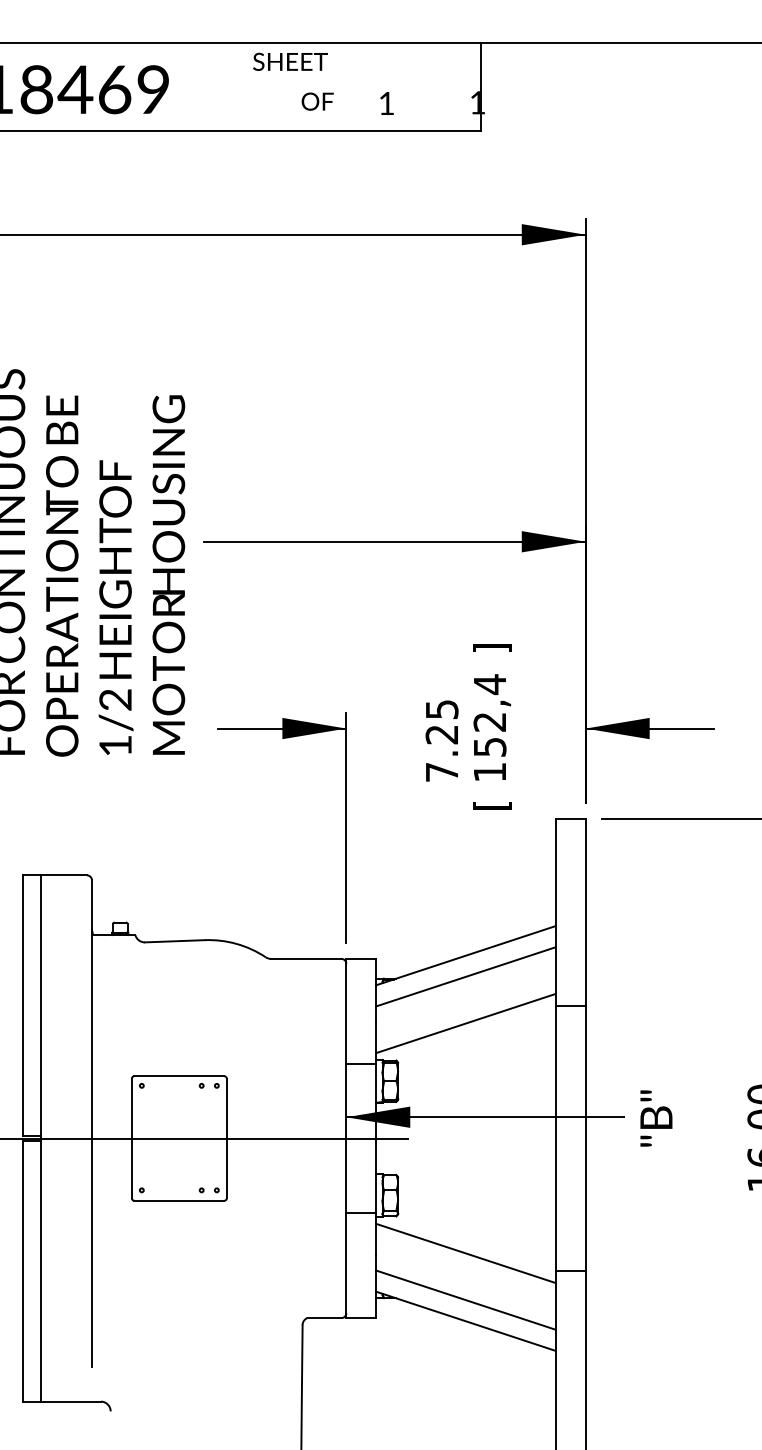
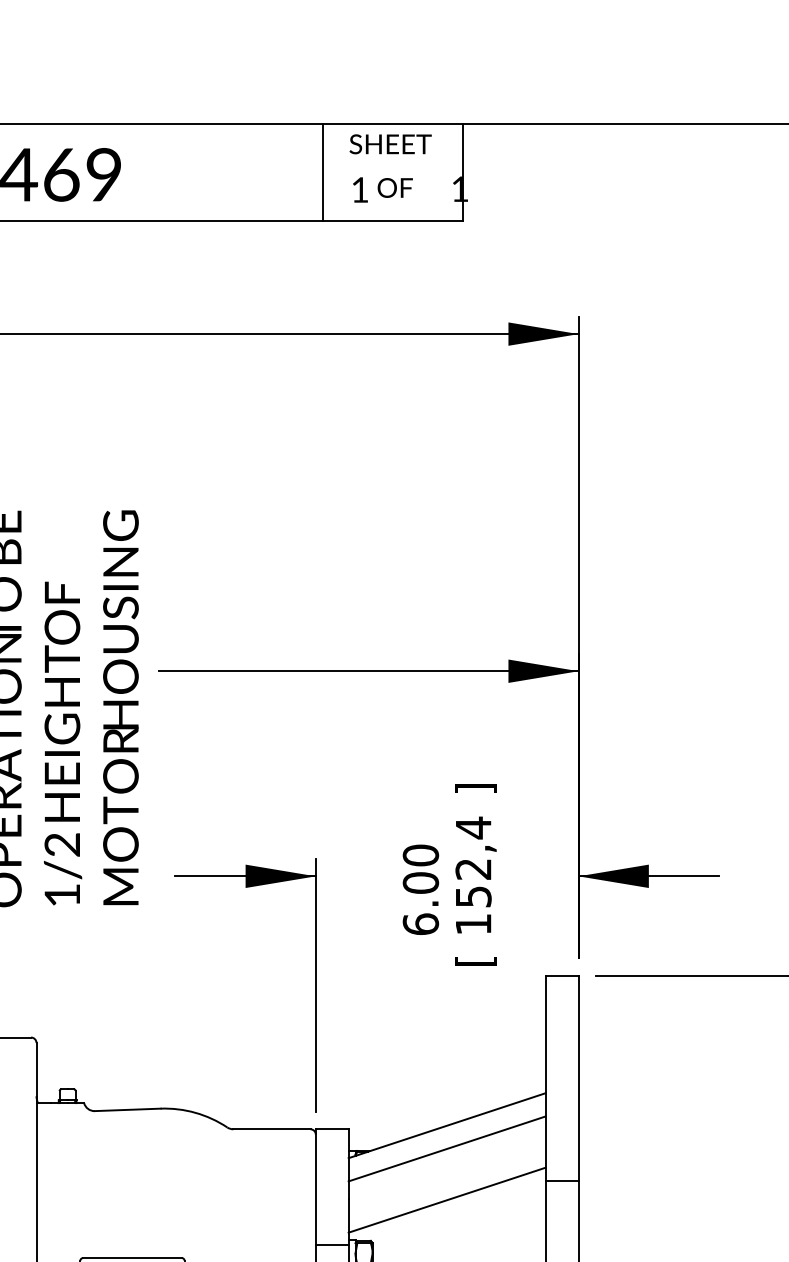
text: (290, 61) -> (390, 143), moved
line: (352, 87) -> (322, 172), added
text: (317, 101) -> (395, 187), moved
text: (441, 740) -> (420, 889), 7.25 -> 6.00

